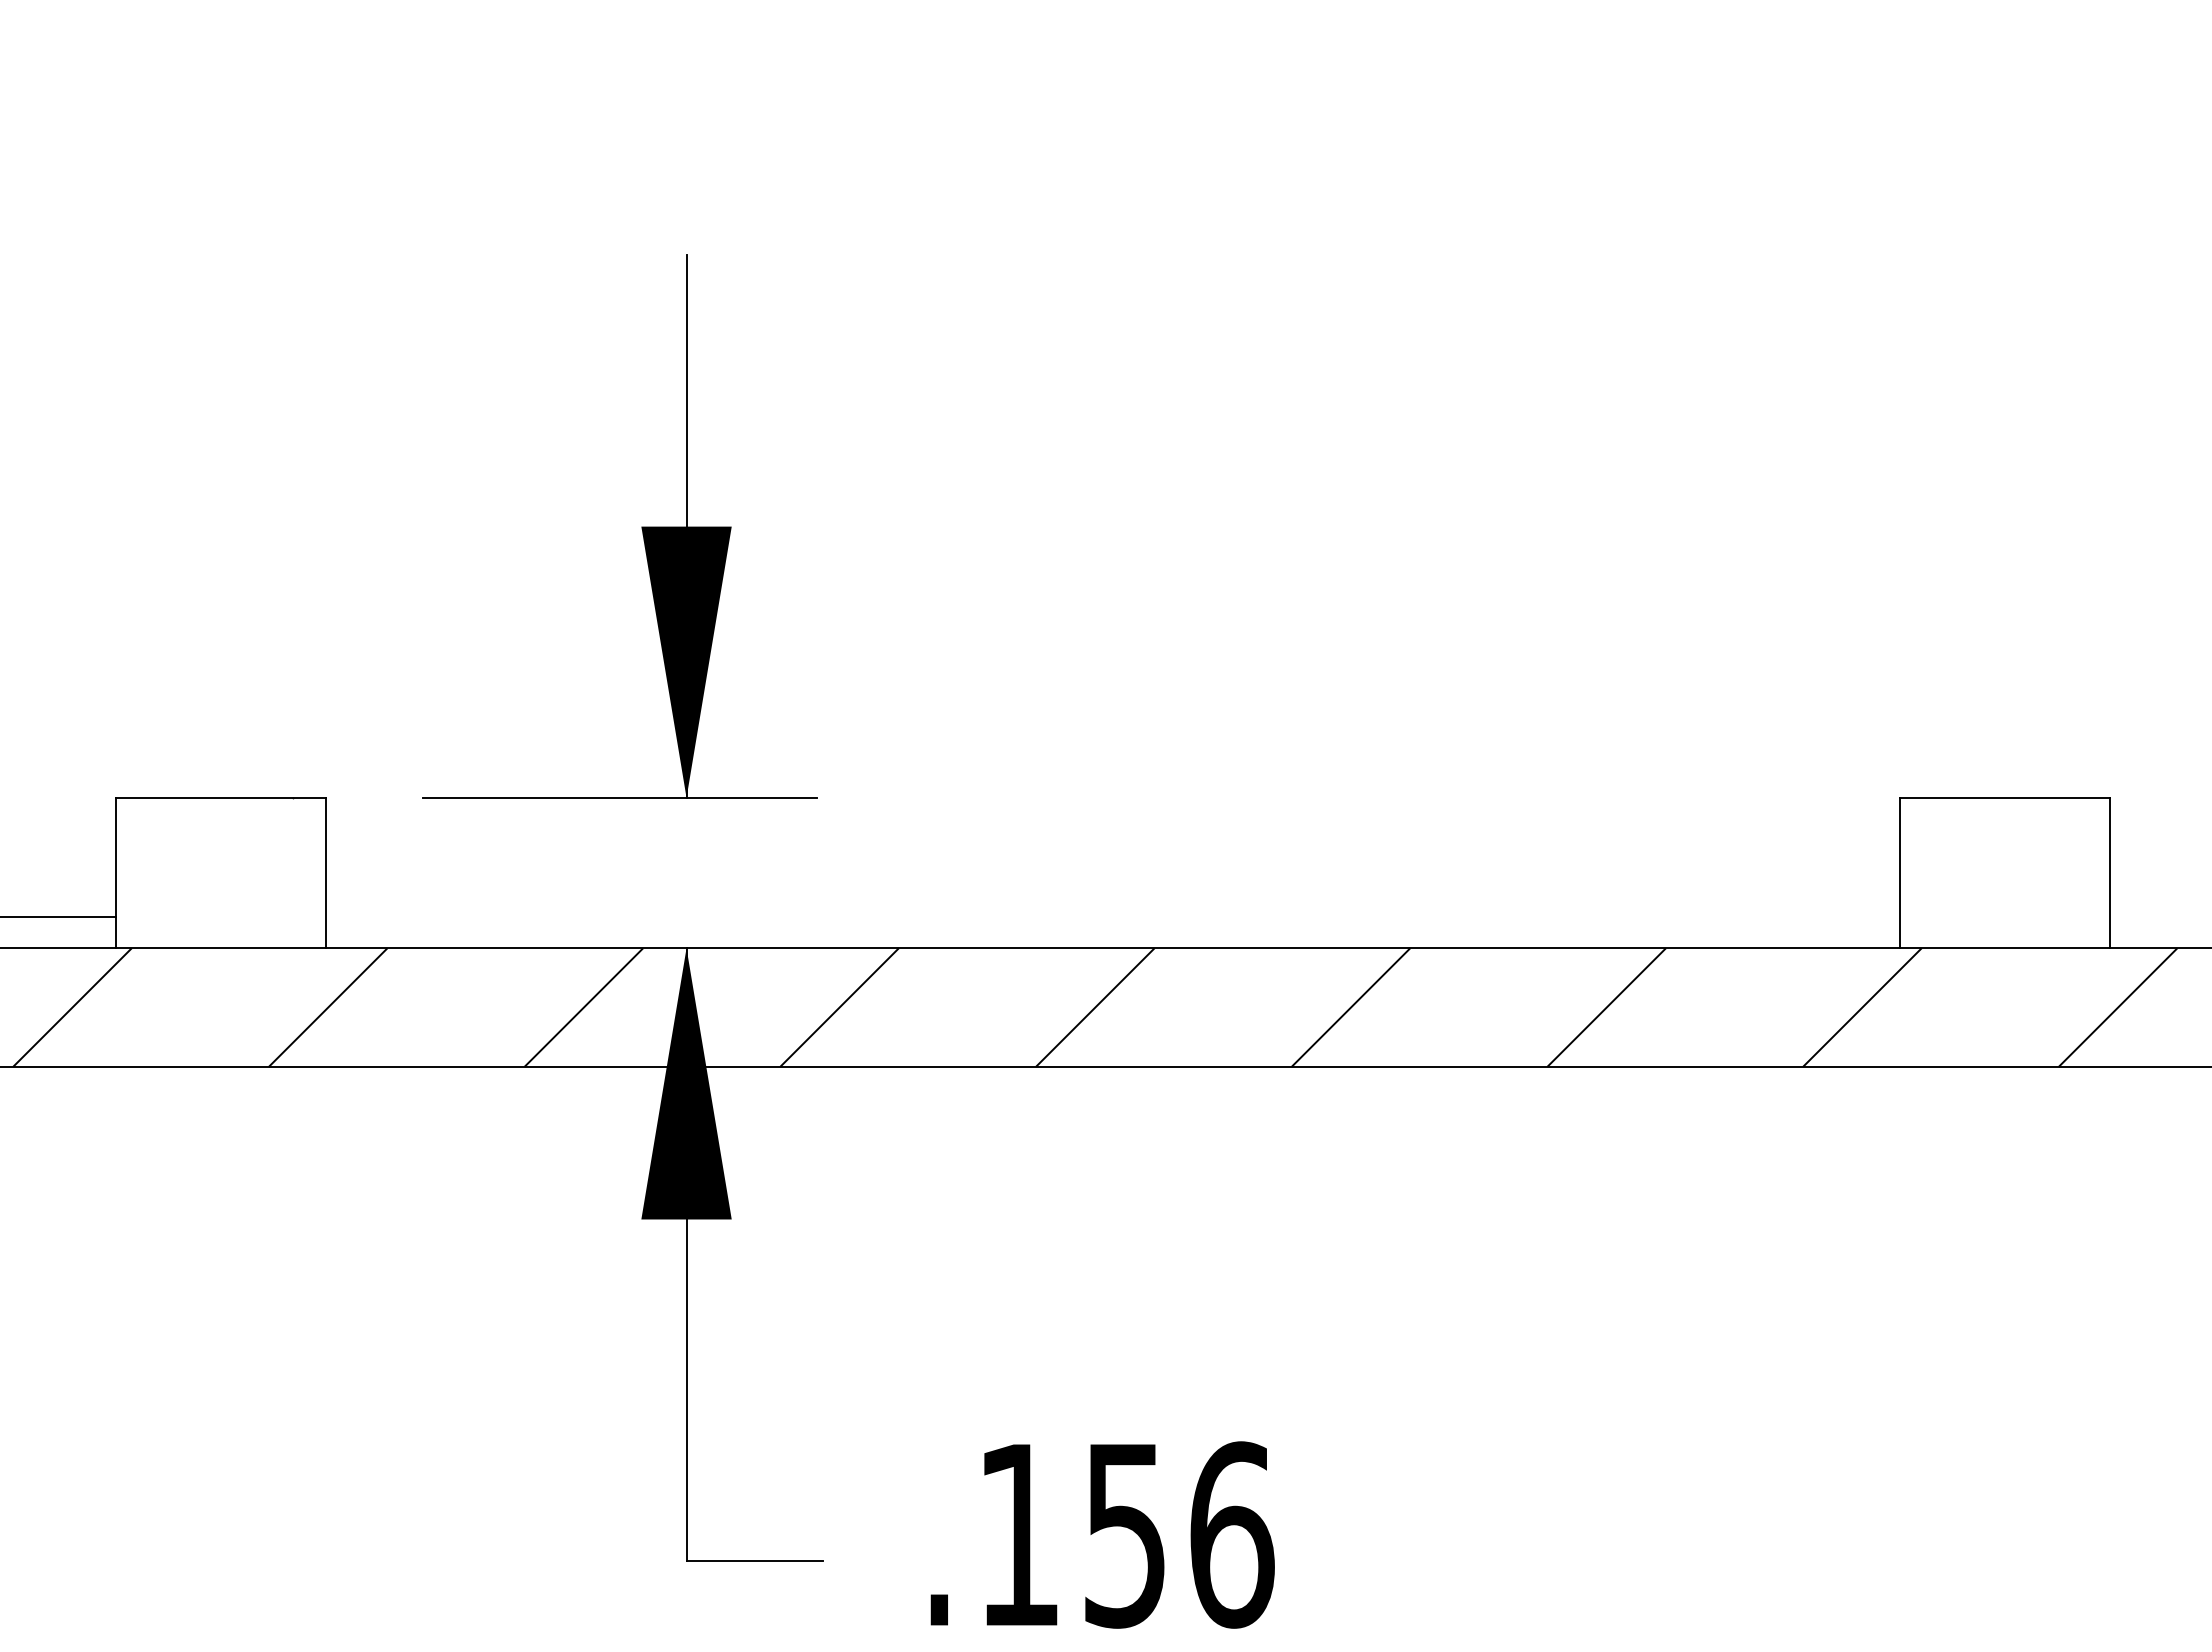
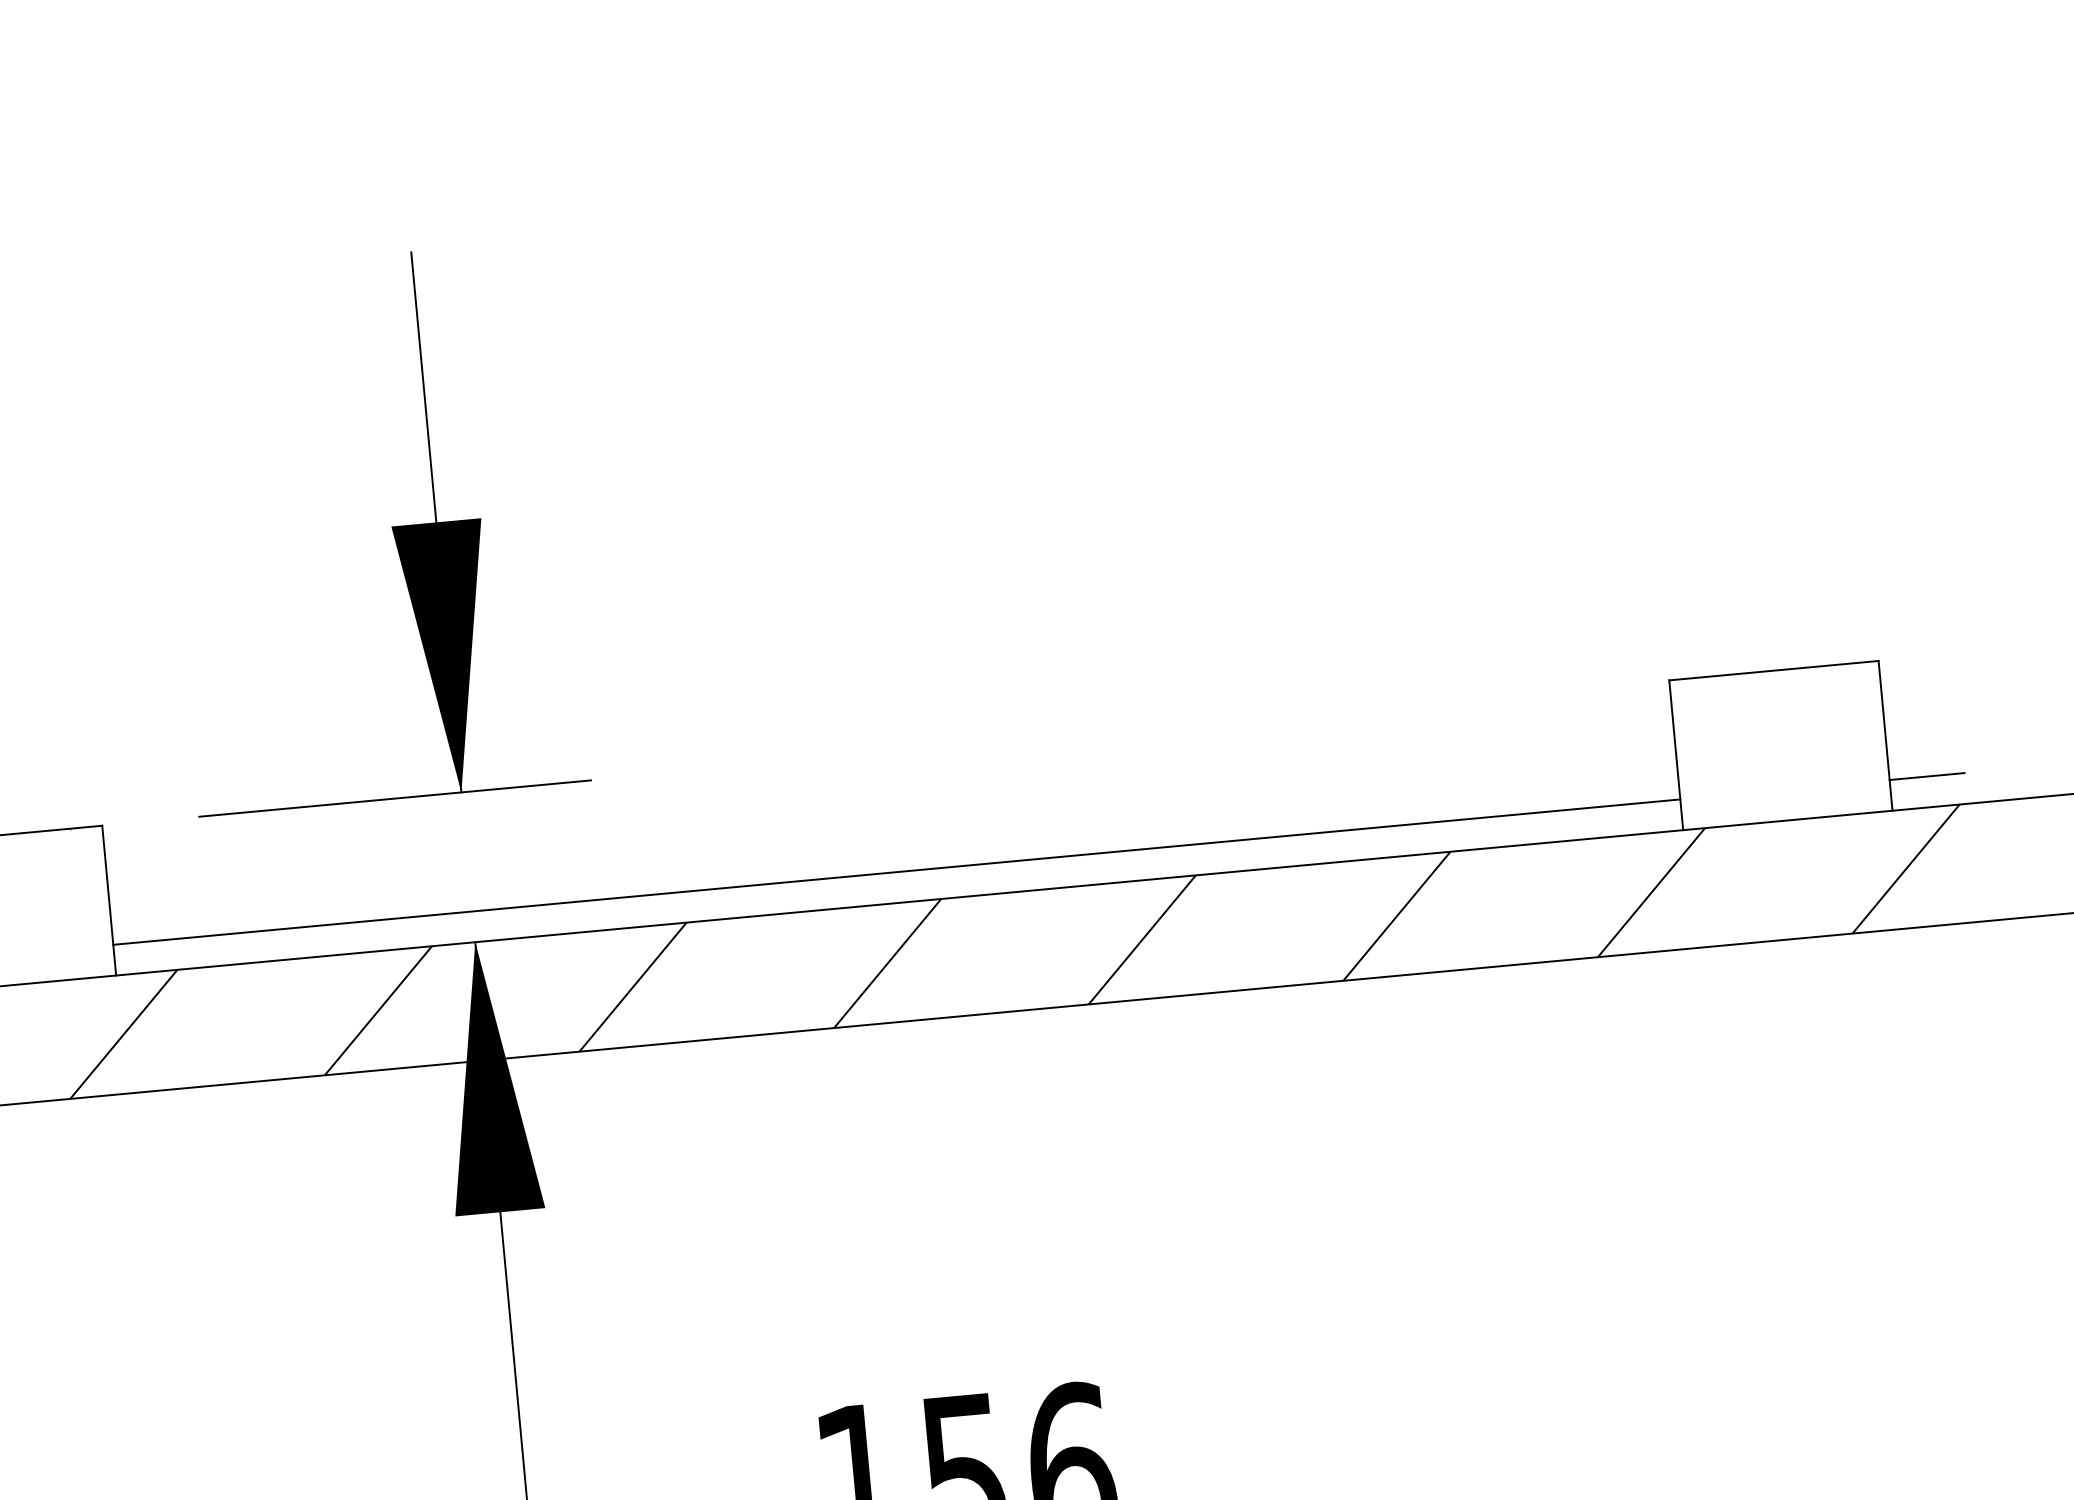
line: (1112, 917) -> (896, 872), added
line: (2147, 917) -> (1927, 776), added

